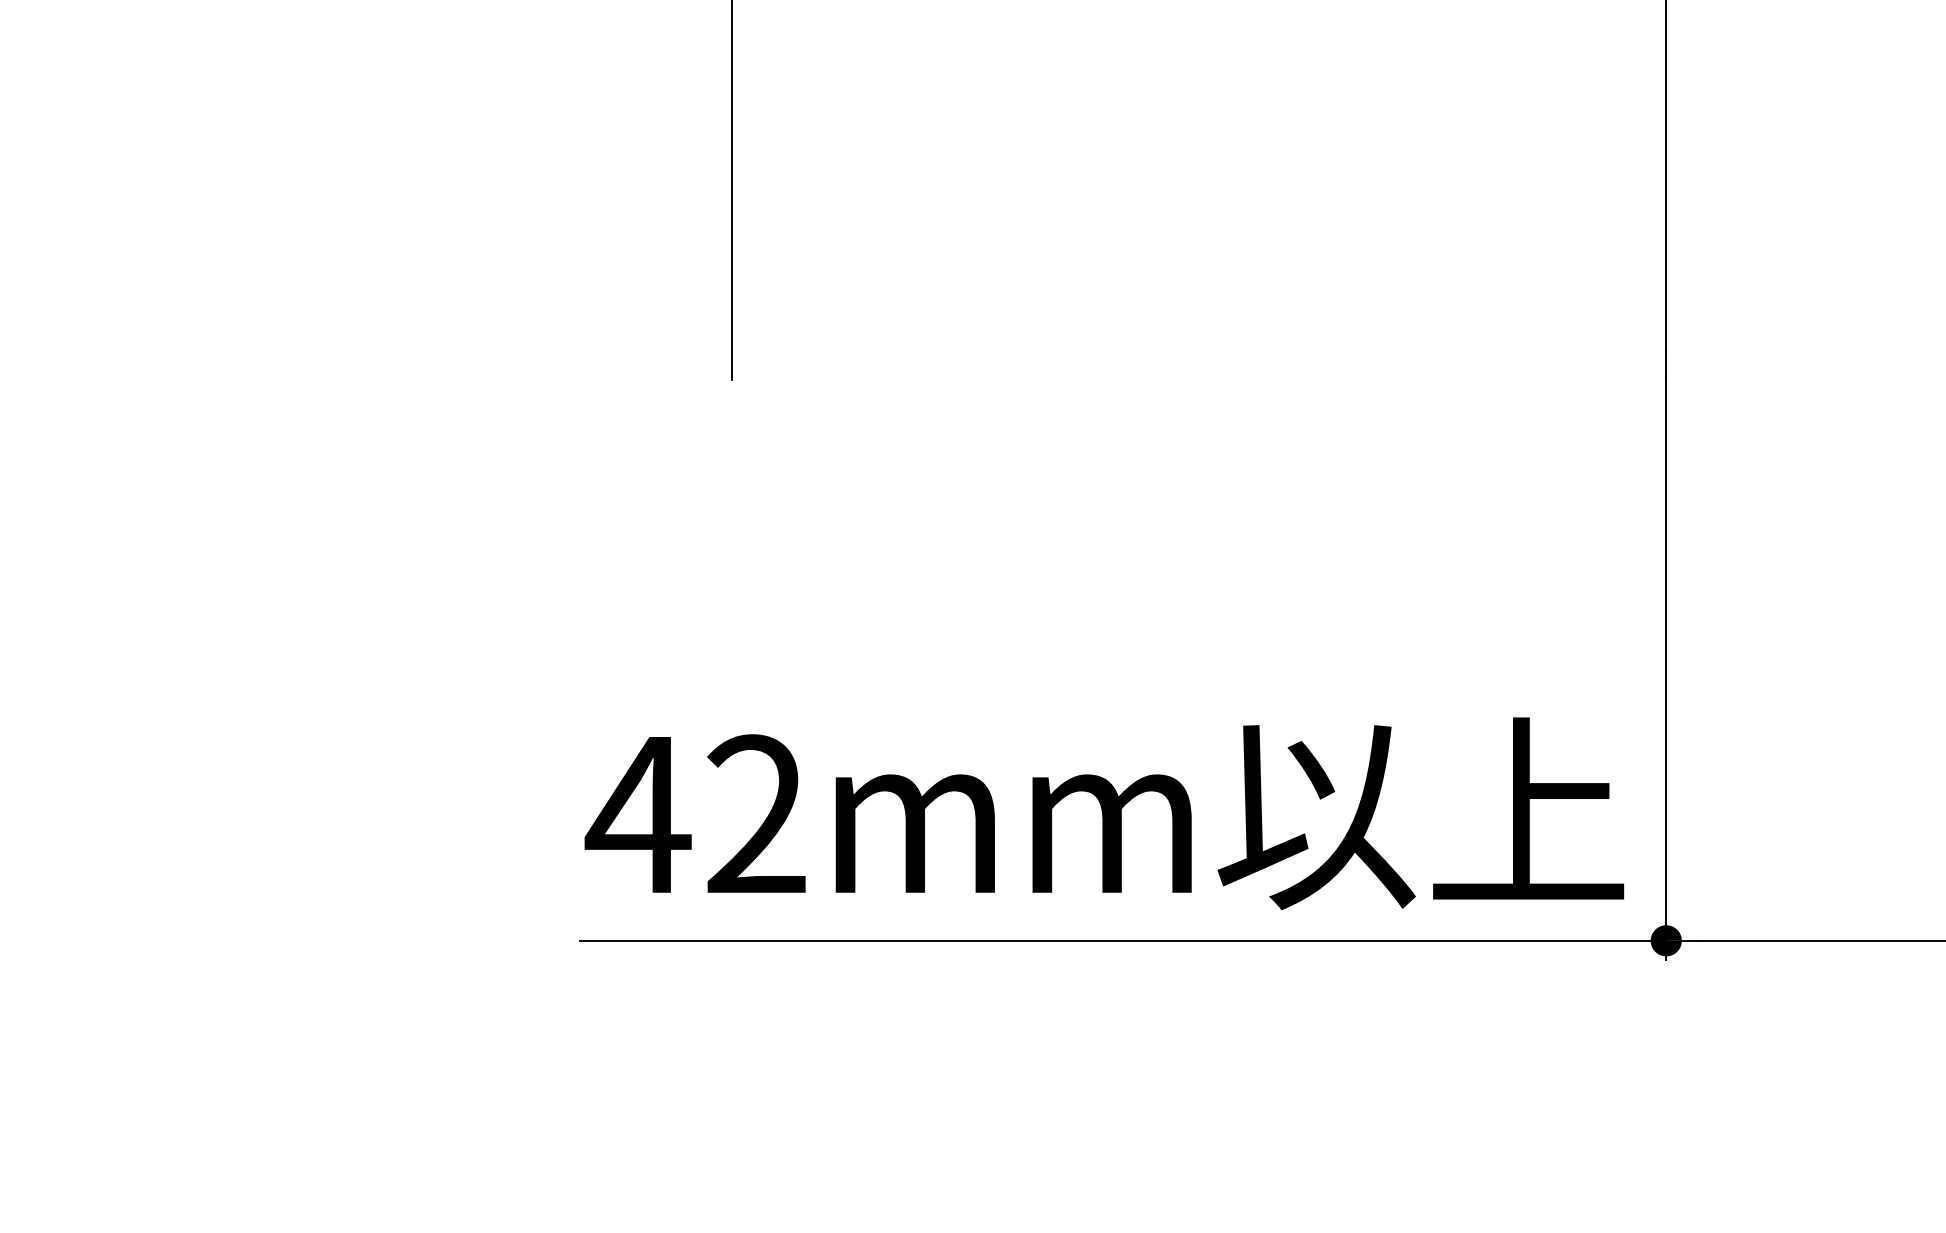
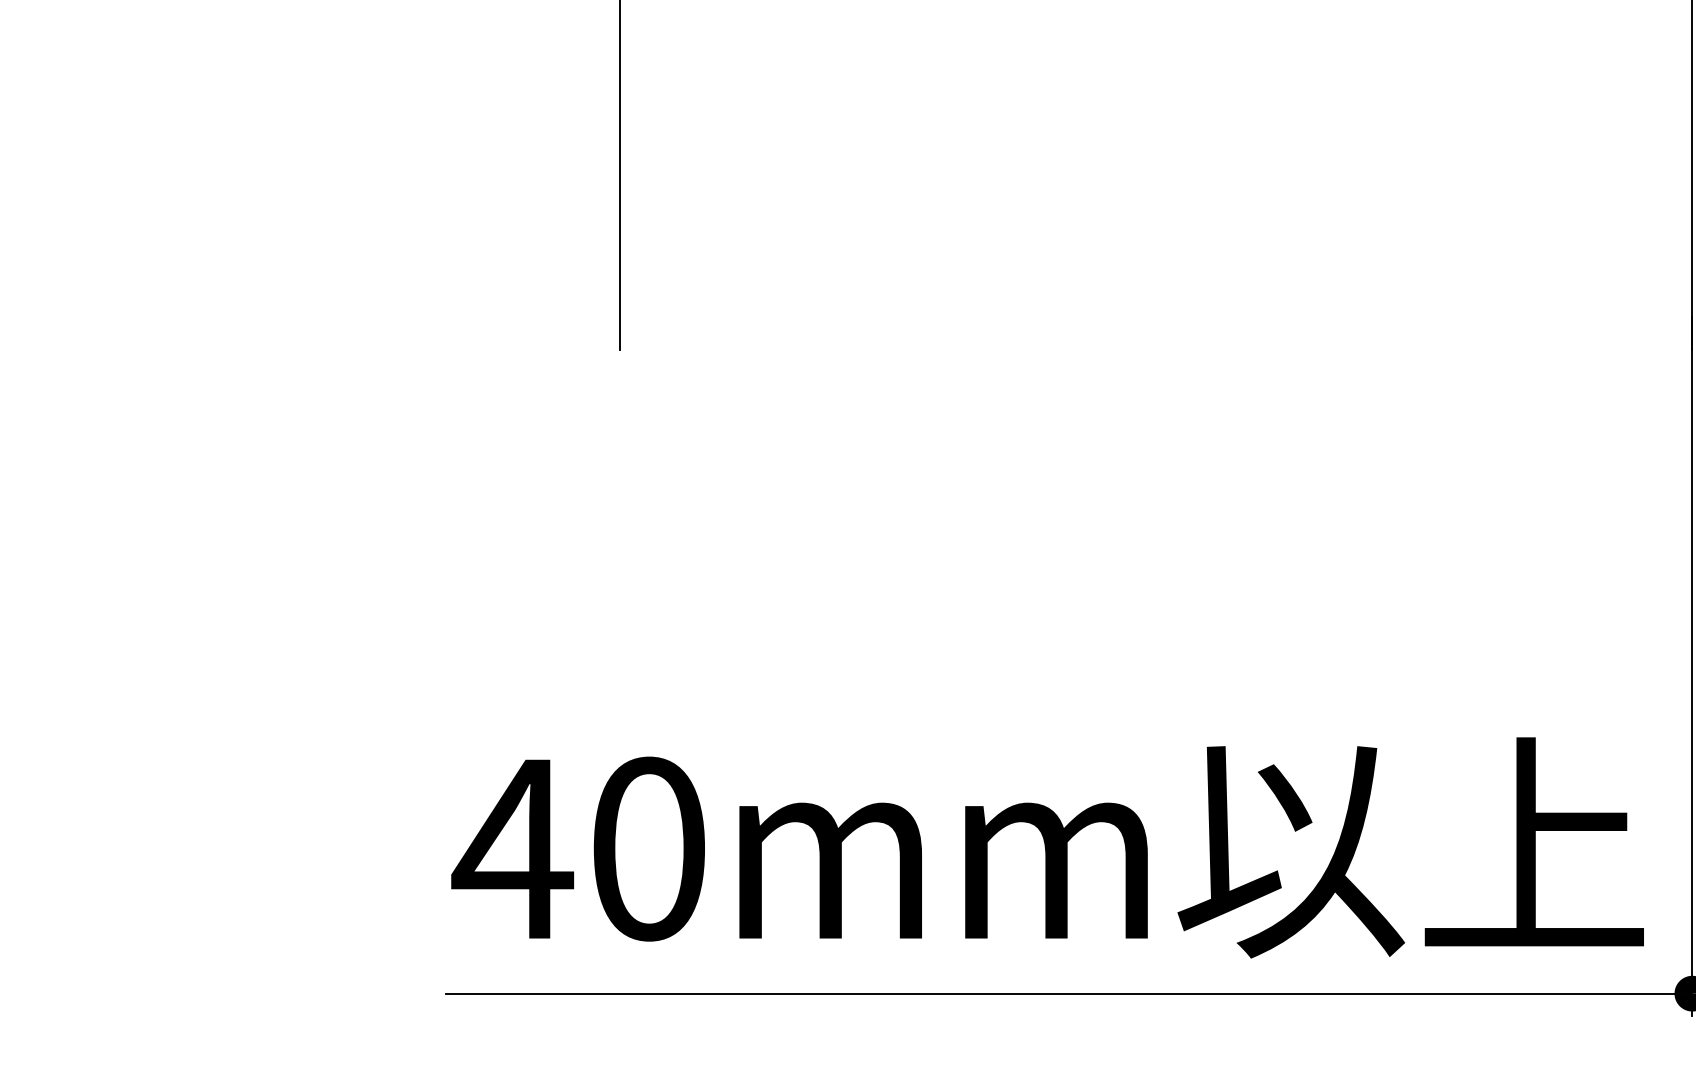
text: (756, 814) -> (648, 848), 42mm -> 40mm

